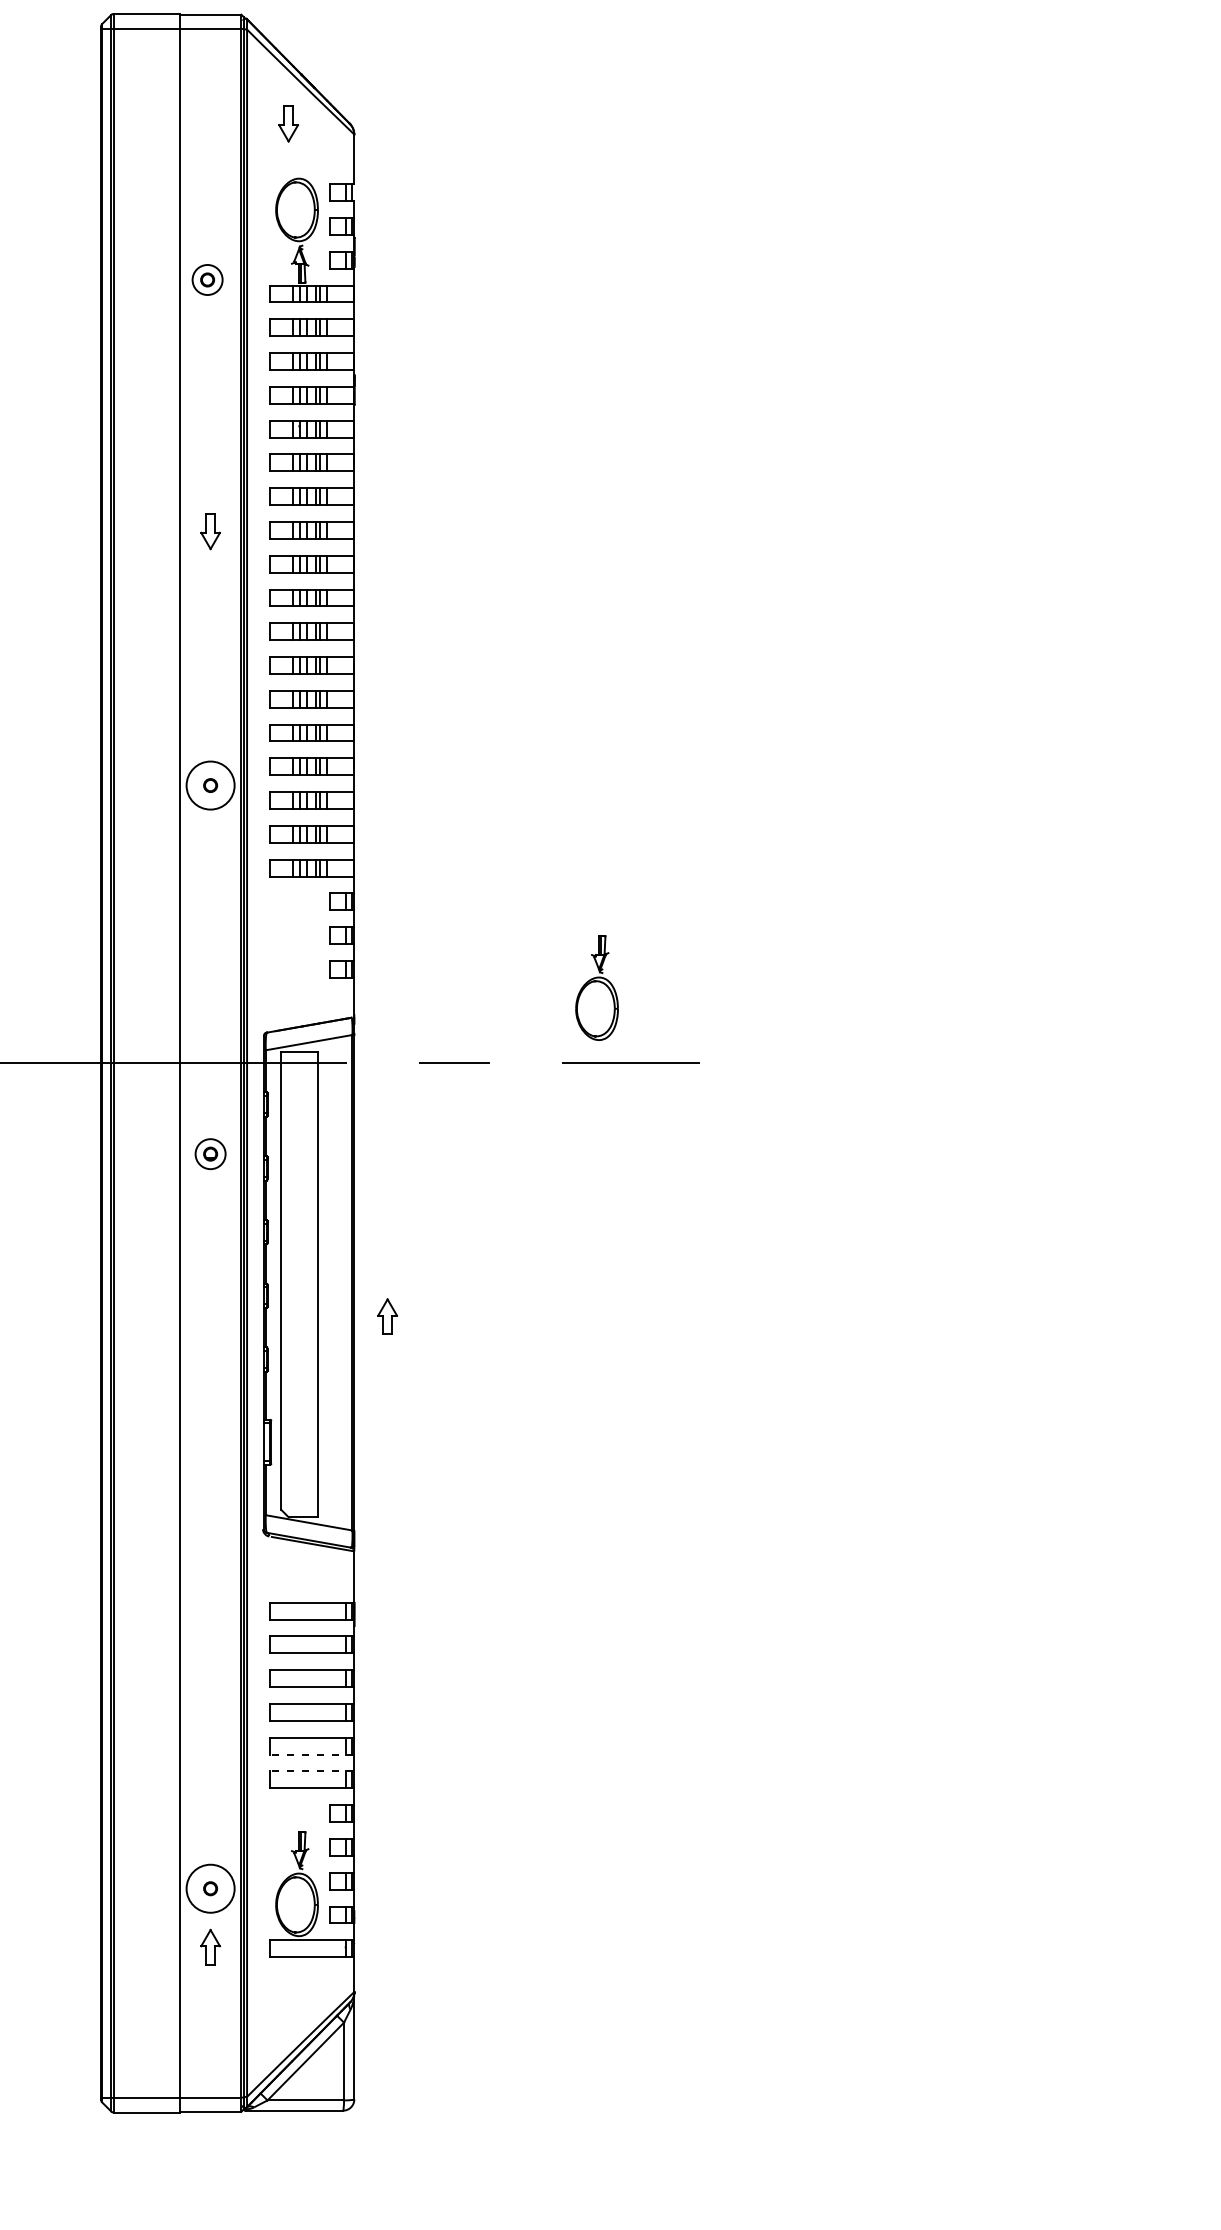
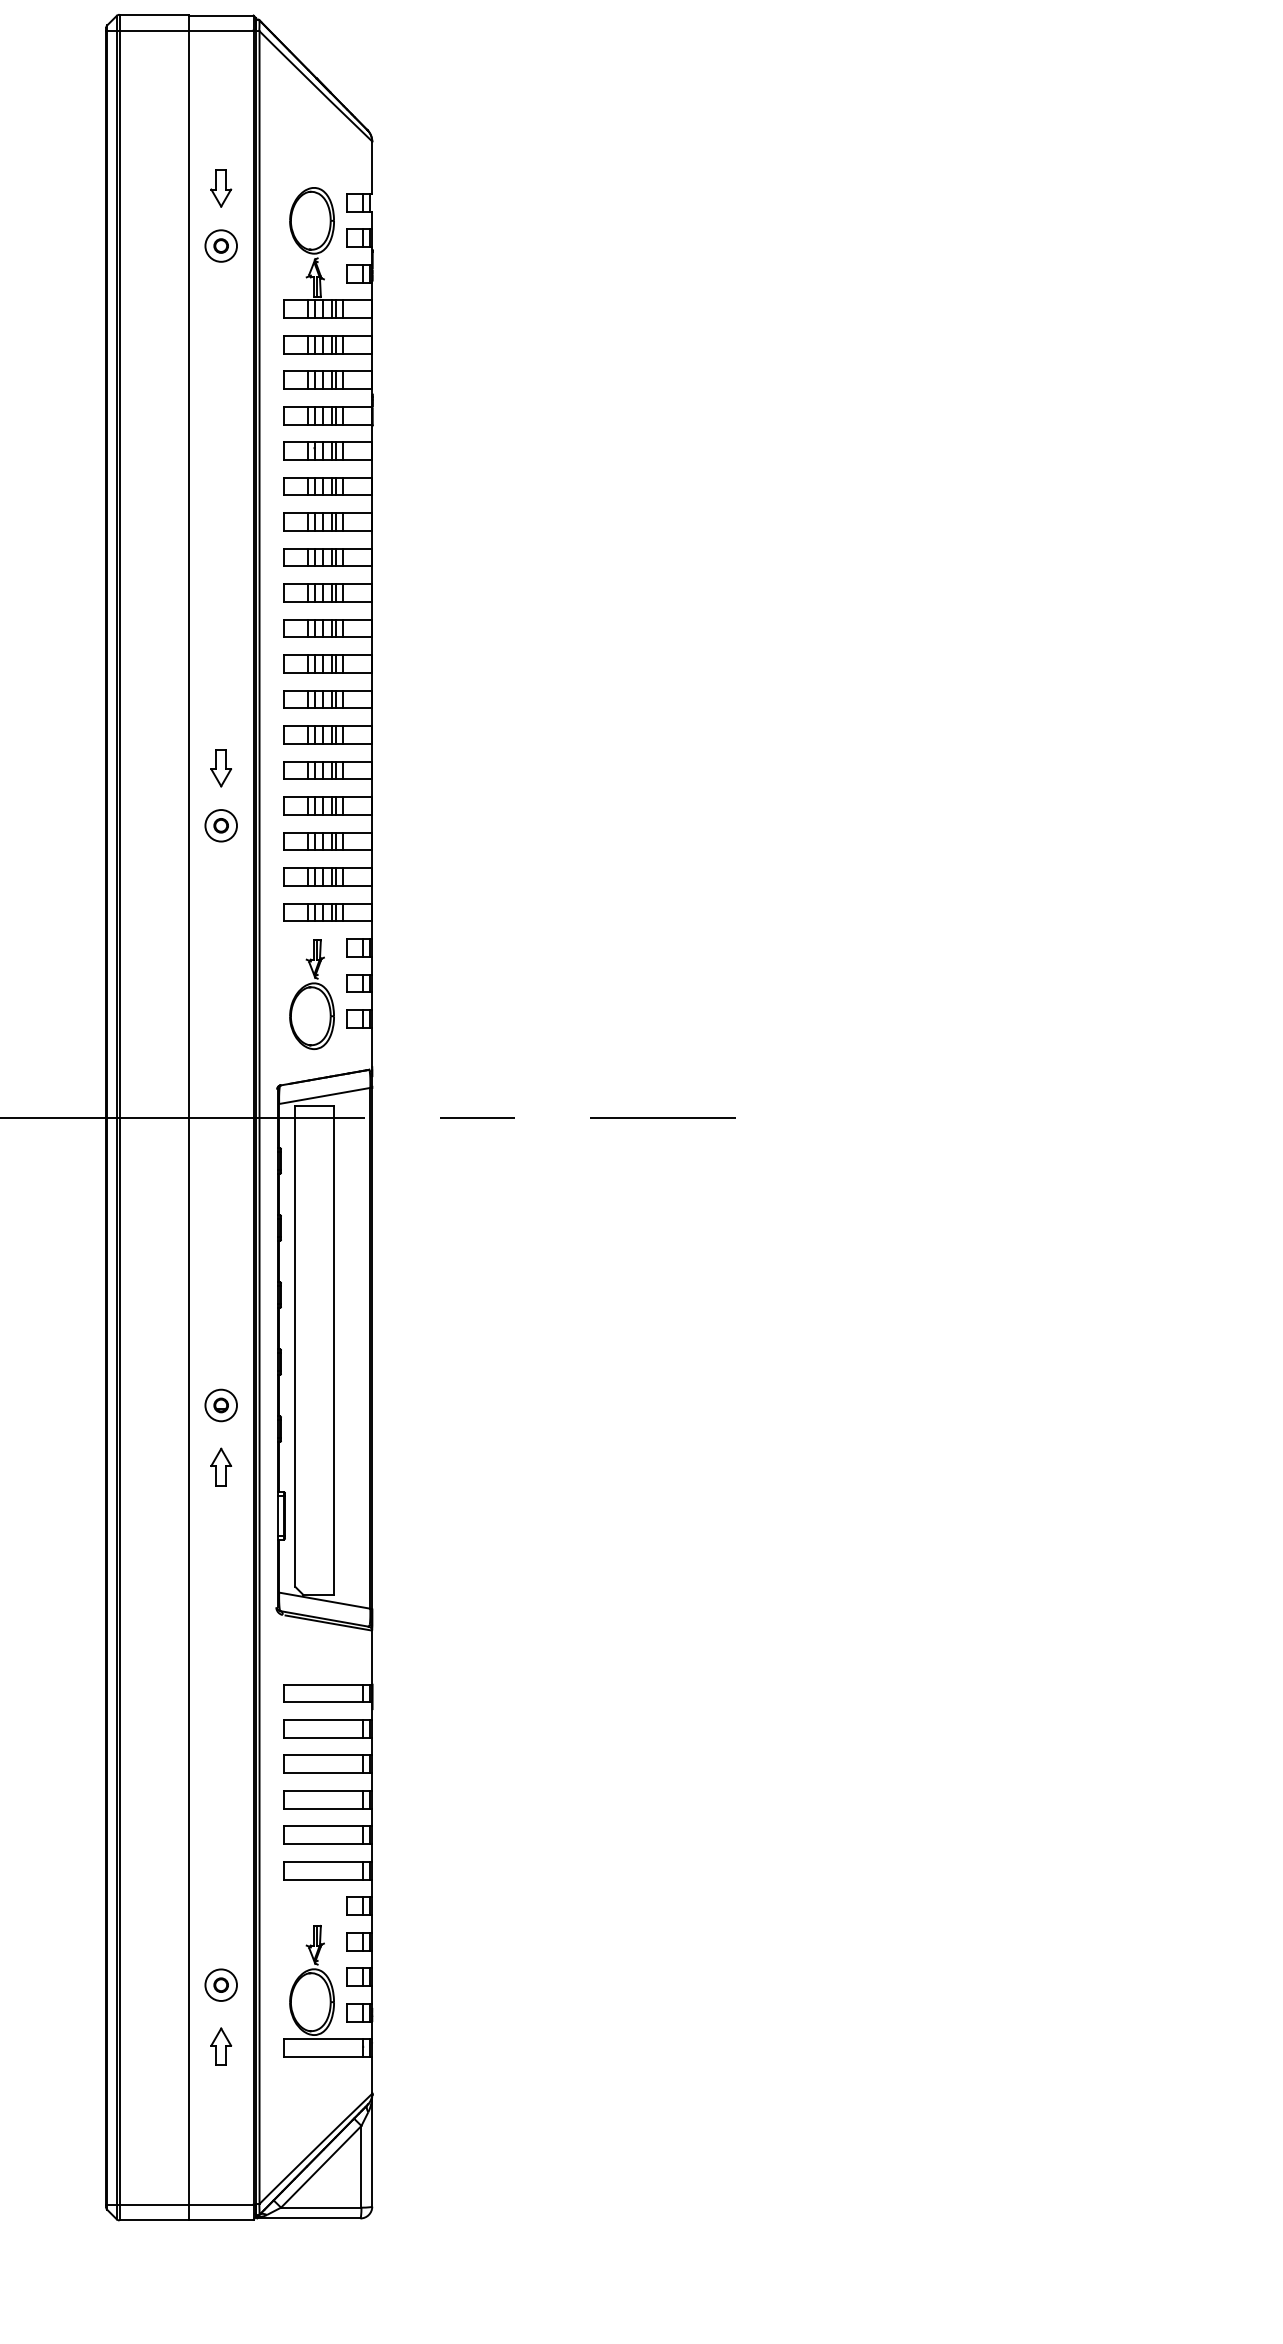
part: (288, 123) -> (221, 187), moved
part: (207, 279) -> (221, 245), moved
part: (210, 531) -> (221, 767), moved
circle: (210, 785) -> (221, 825), size x0.62
part: (596, 987) -> (311, 993), moved
part: (210, 1154) -> (221, 1405), moved
part: (387, 1316) -> (221, 1466), moved
line: (312, 1754) -> (328, 1844), dashed -> solid
line: (312, 1771) -> (328, 1861), dashed -> solid
circle: (210, 1888) -> (221, 1984), size x0.62

